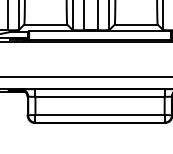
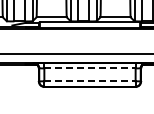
line: (100, 96) -> (90, 68), solid -> dashed
line: (100, 115) -> (90, 81), solid -> dashed

